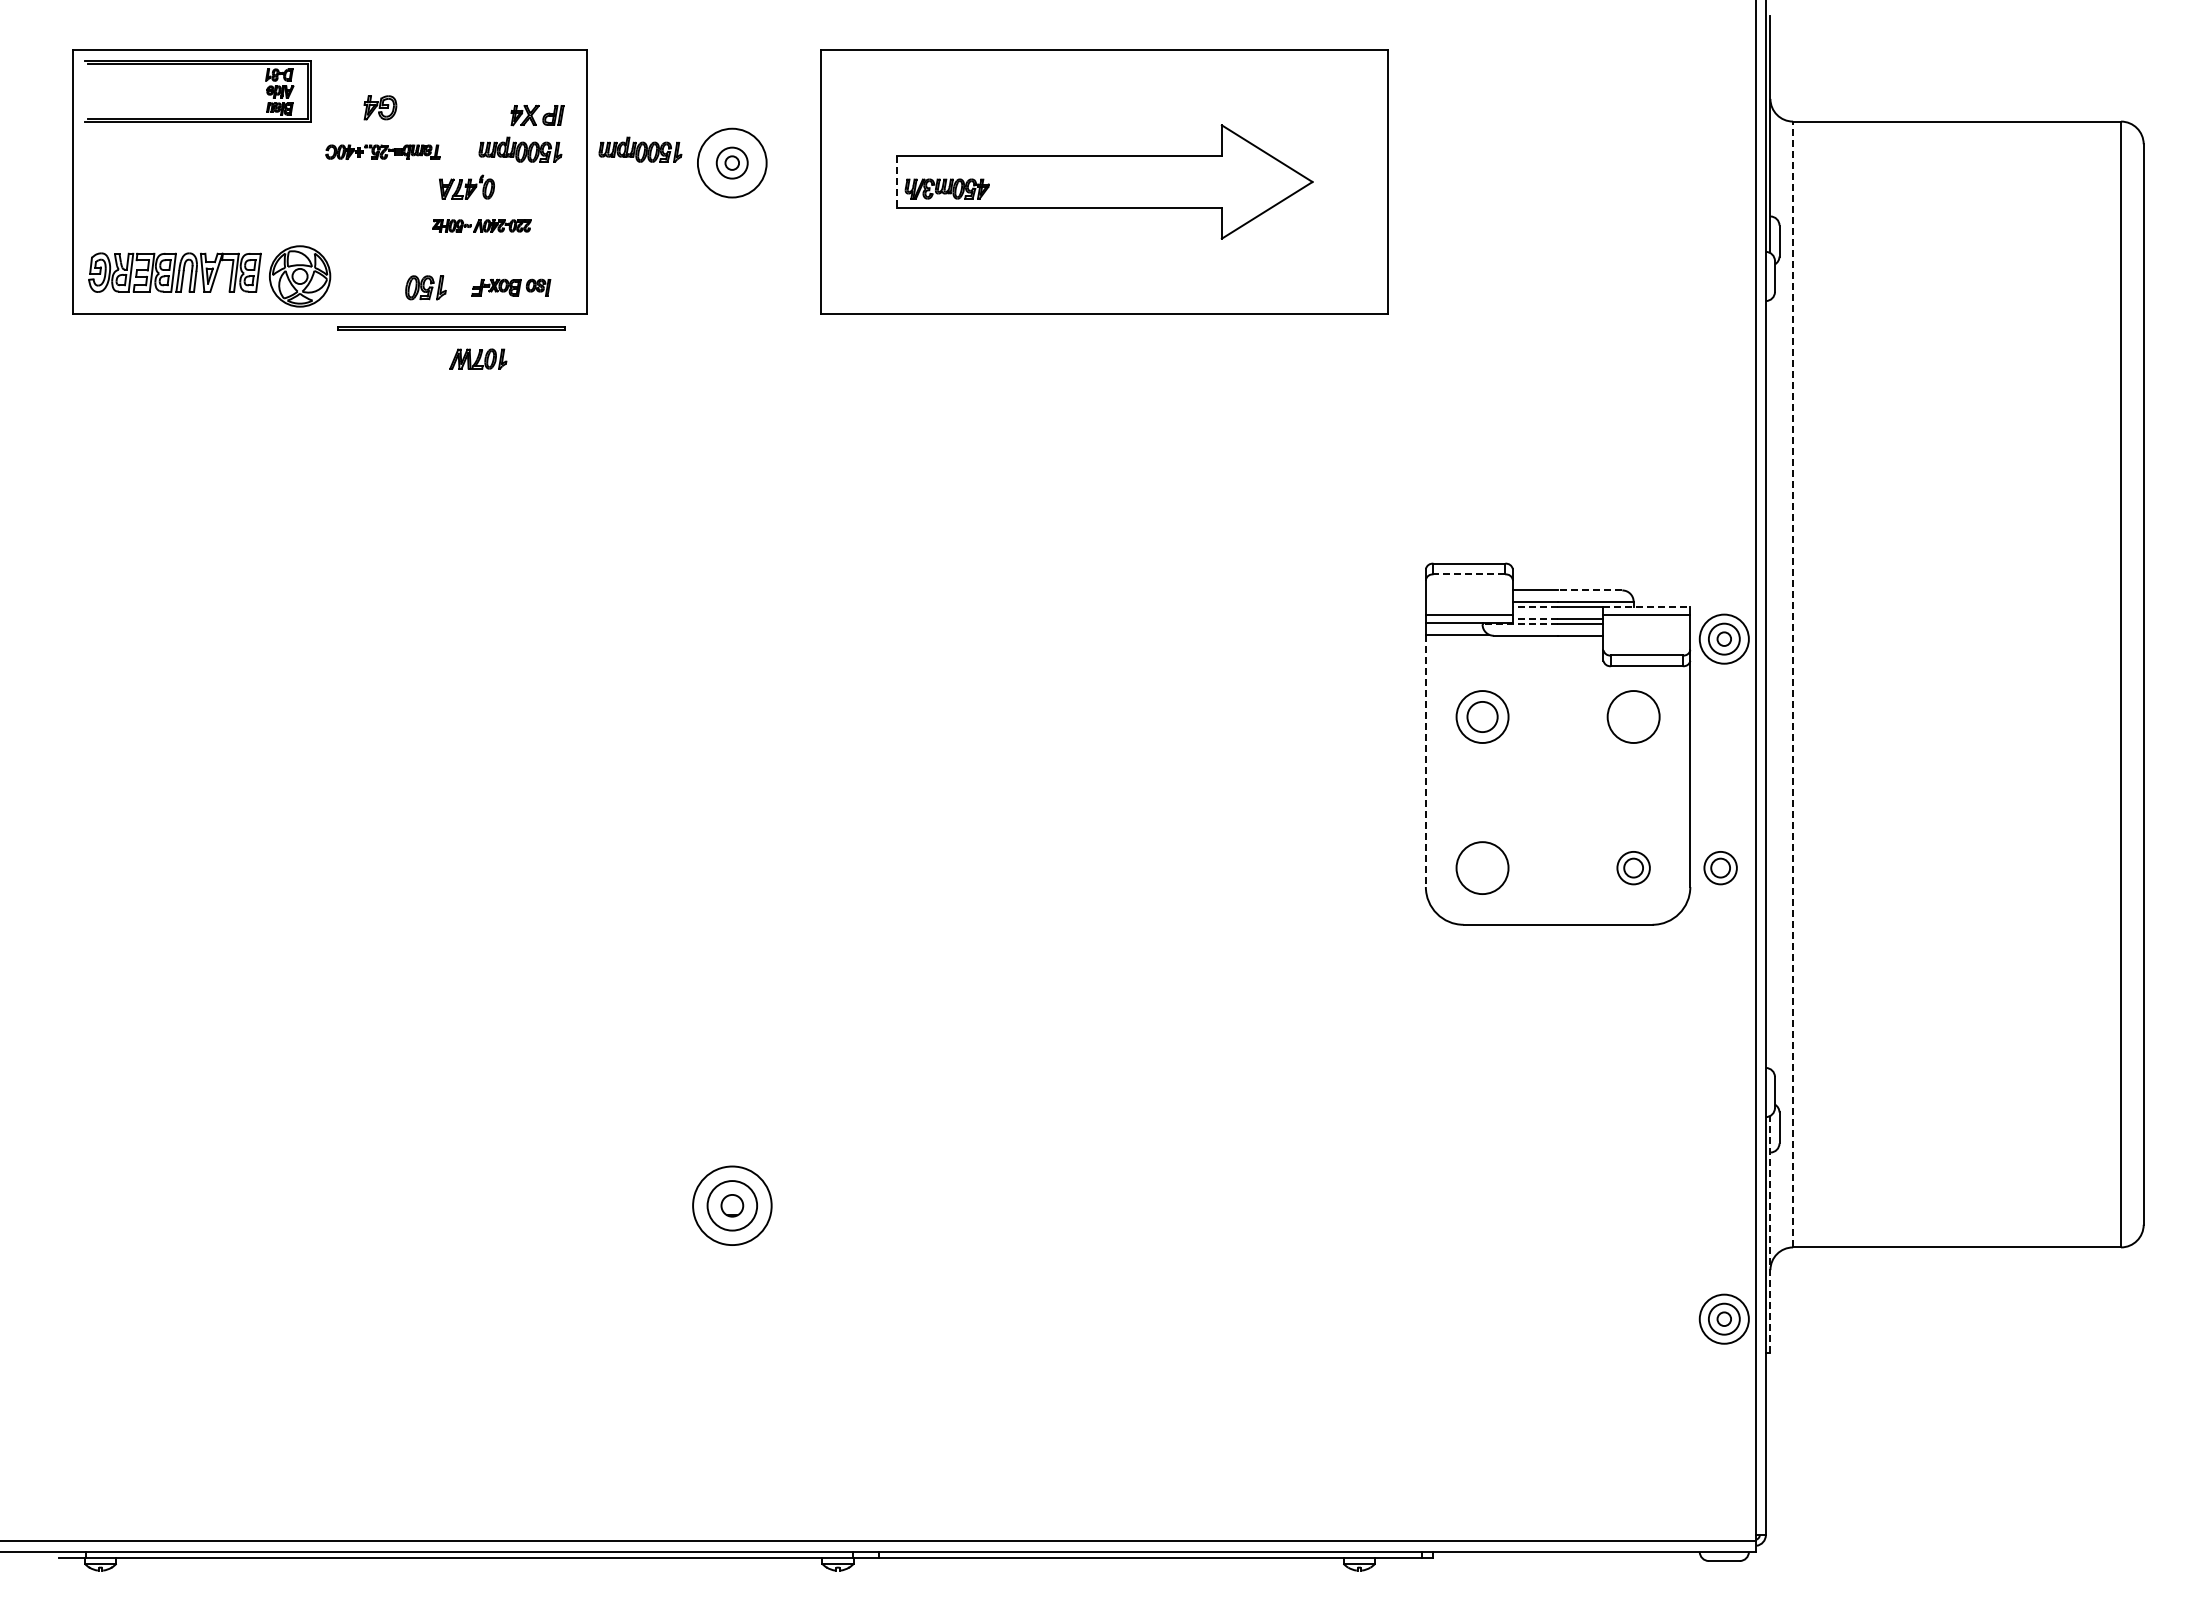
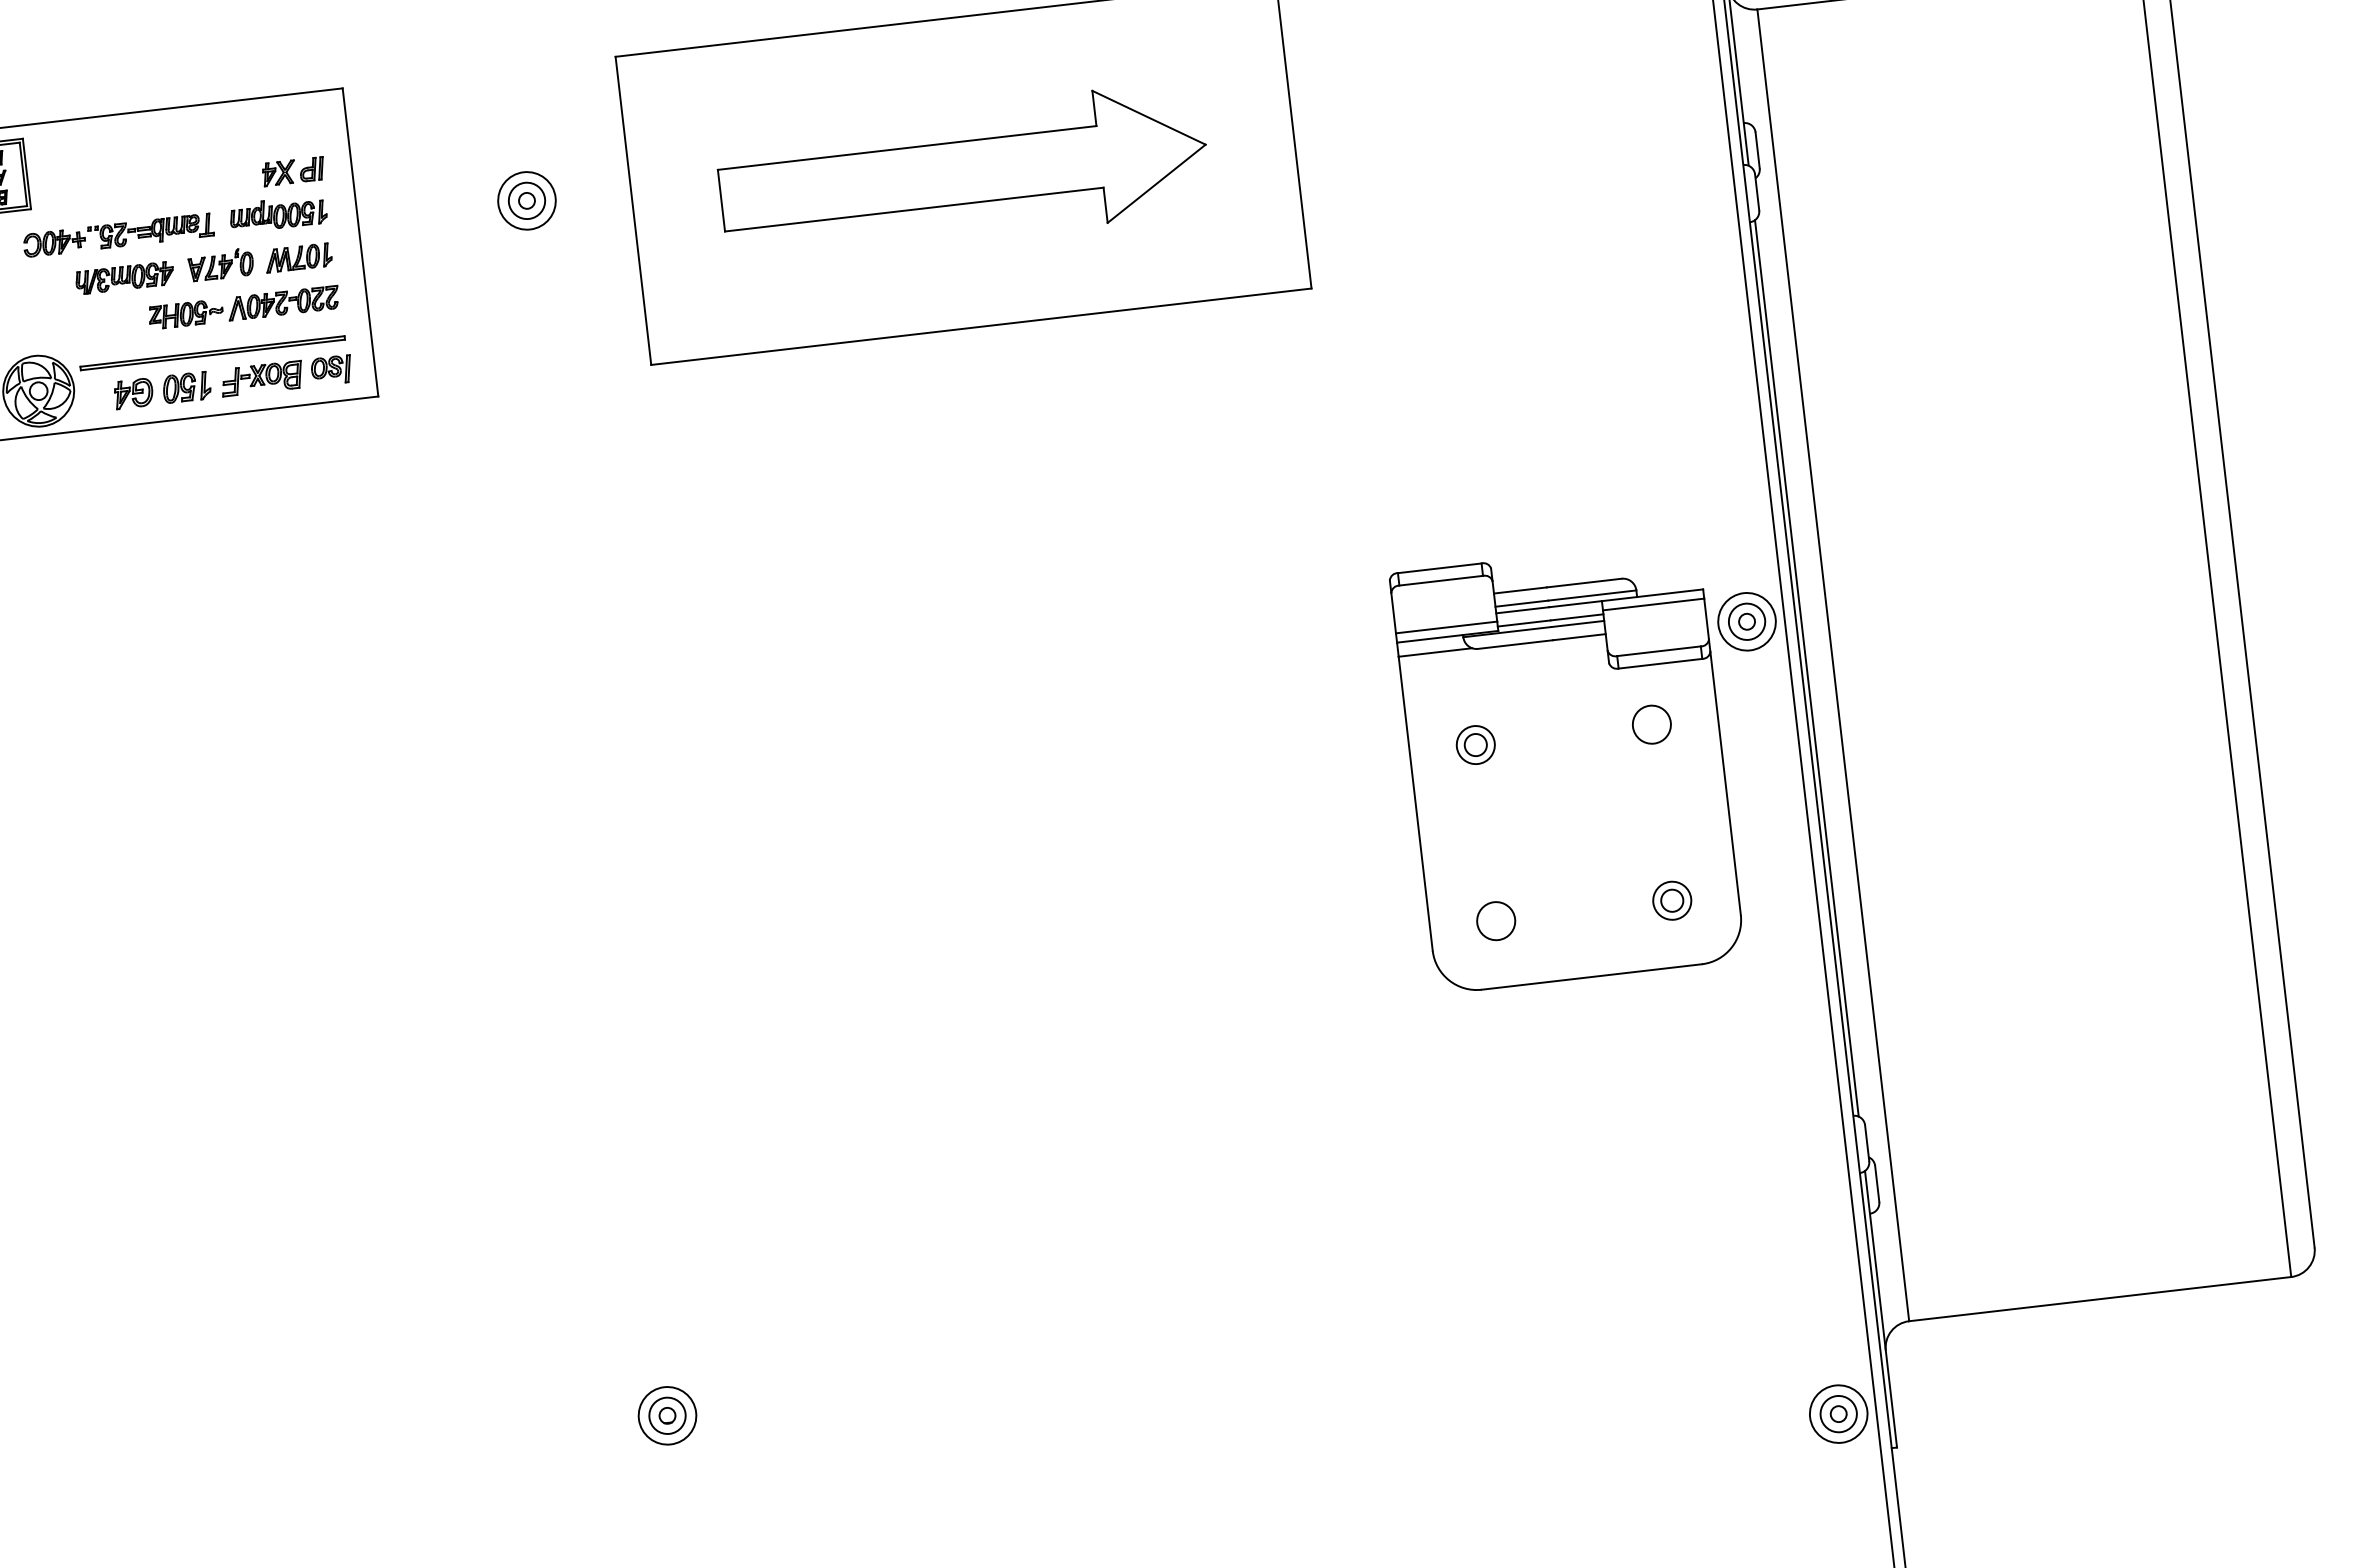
part: (380, 107) -> (133, 393), moved
part: (640, 149) -> (418, 197), removed
part: (382, 151) -> (117, 234), size x1.43
circle: (731, 162) -> (526, 200), size x0.71
line: (896, 182) -> (720, 201), dashed -> solid
part: (946, 188) -> (124, 277), moved
part: (481, 225) -> (243, 307), size x1.67
part: (510, 287) -> (285, 375), size x1.43
line: (451, 327) -> (212, 352), moved
part: (478, 358) -> (298, 257), moved
line: (1469, 574) -> (1441, 580), dashed -> solid
line: (1589, 590) -> (1583, 583), dashed -> solid
line: (1535, 607) -> (1522, 610), dashed -> solid
line: (1647, 607) -> (1653, 595), dashed -> solid
line: (1535, 618) -> (1524, 623), dashed -> solid
line: (1520, 624) -> (1507, 632), dashed -> solid
line: (1770, 684) -> (1806, 668), added
line: (1793, 684) -> (1833, 665), dashed -> solid
part: (1482, 716) -> (1475, 744), size x0.62
circle: (1633, 716) -> (1651, 724), size x0.62
line: (1425, 761) -> (1415, 804), dashed -> solid
circle: (1482, 867) -> (1496, 920), size x0.62
part: (1720, 868) -> (1773, 889), removed
part: (731, 1205) -> (666, 1415), size x0.62
line: (1770, 1234) -> (1881, 1309), dashed -> solid

